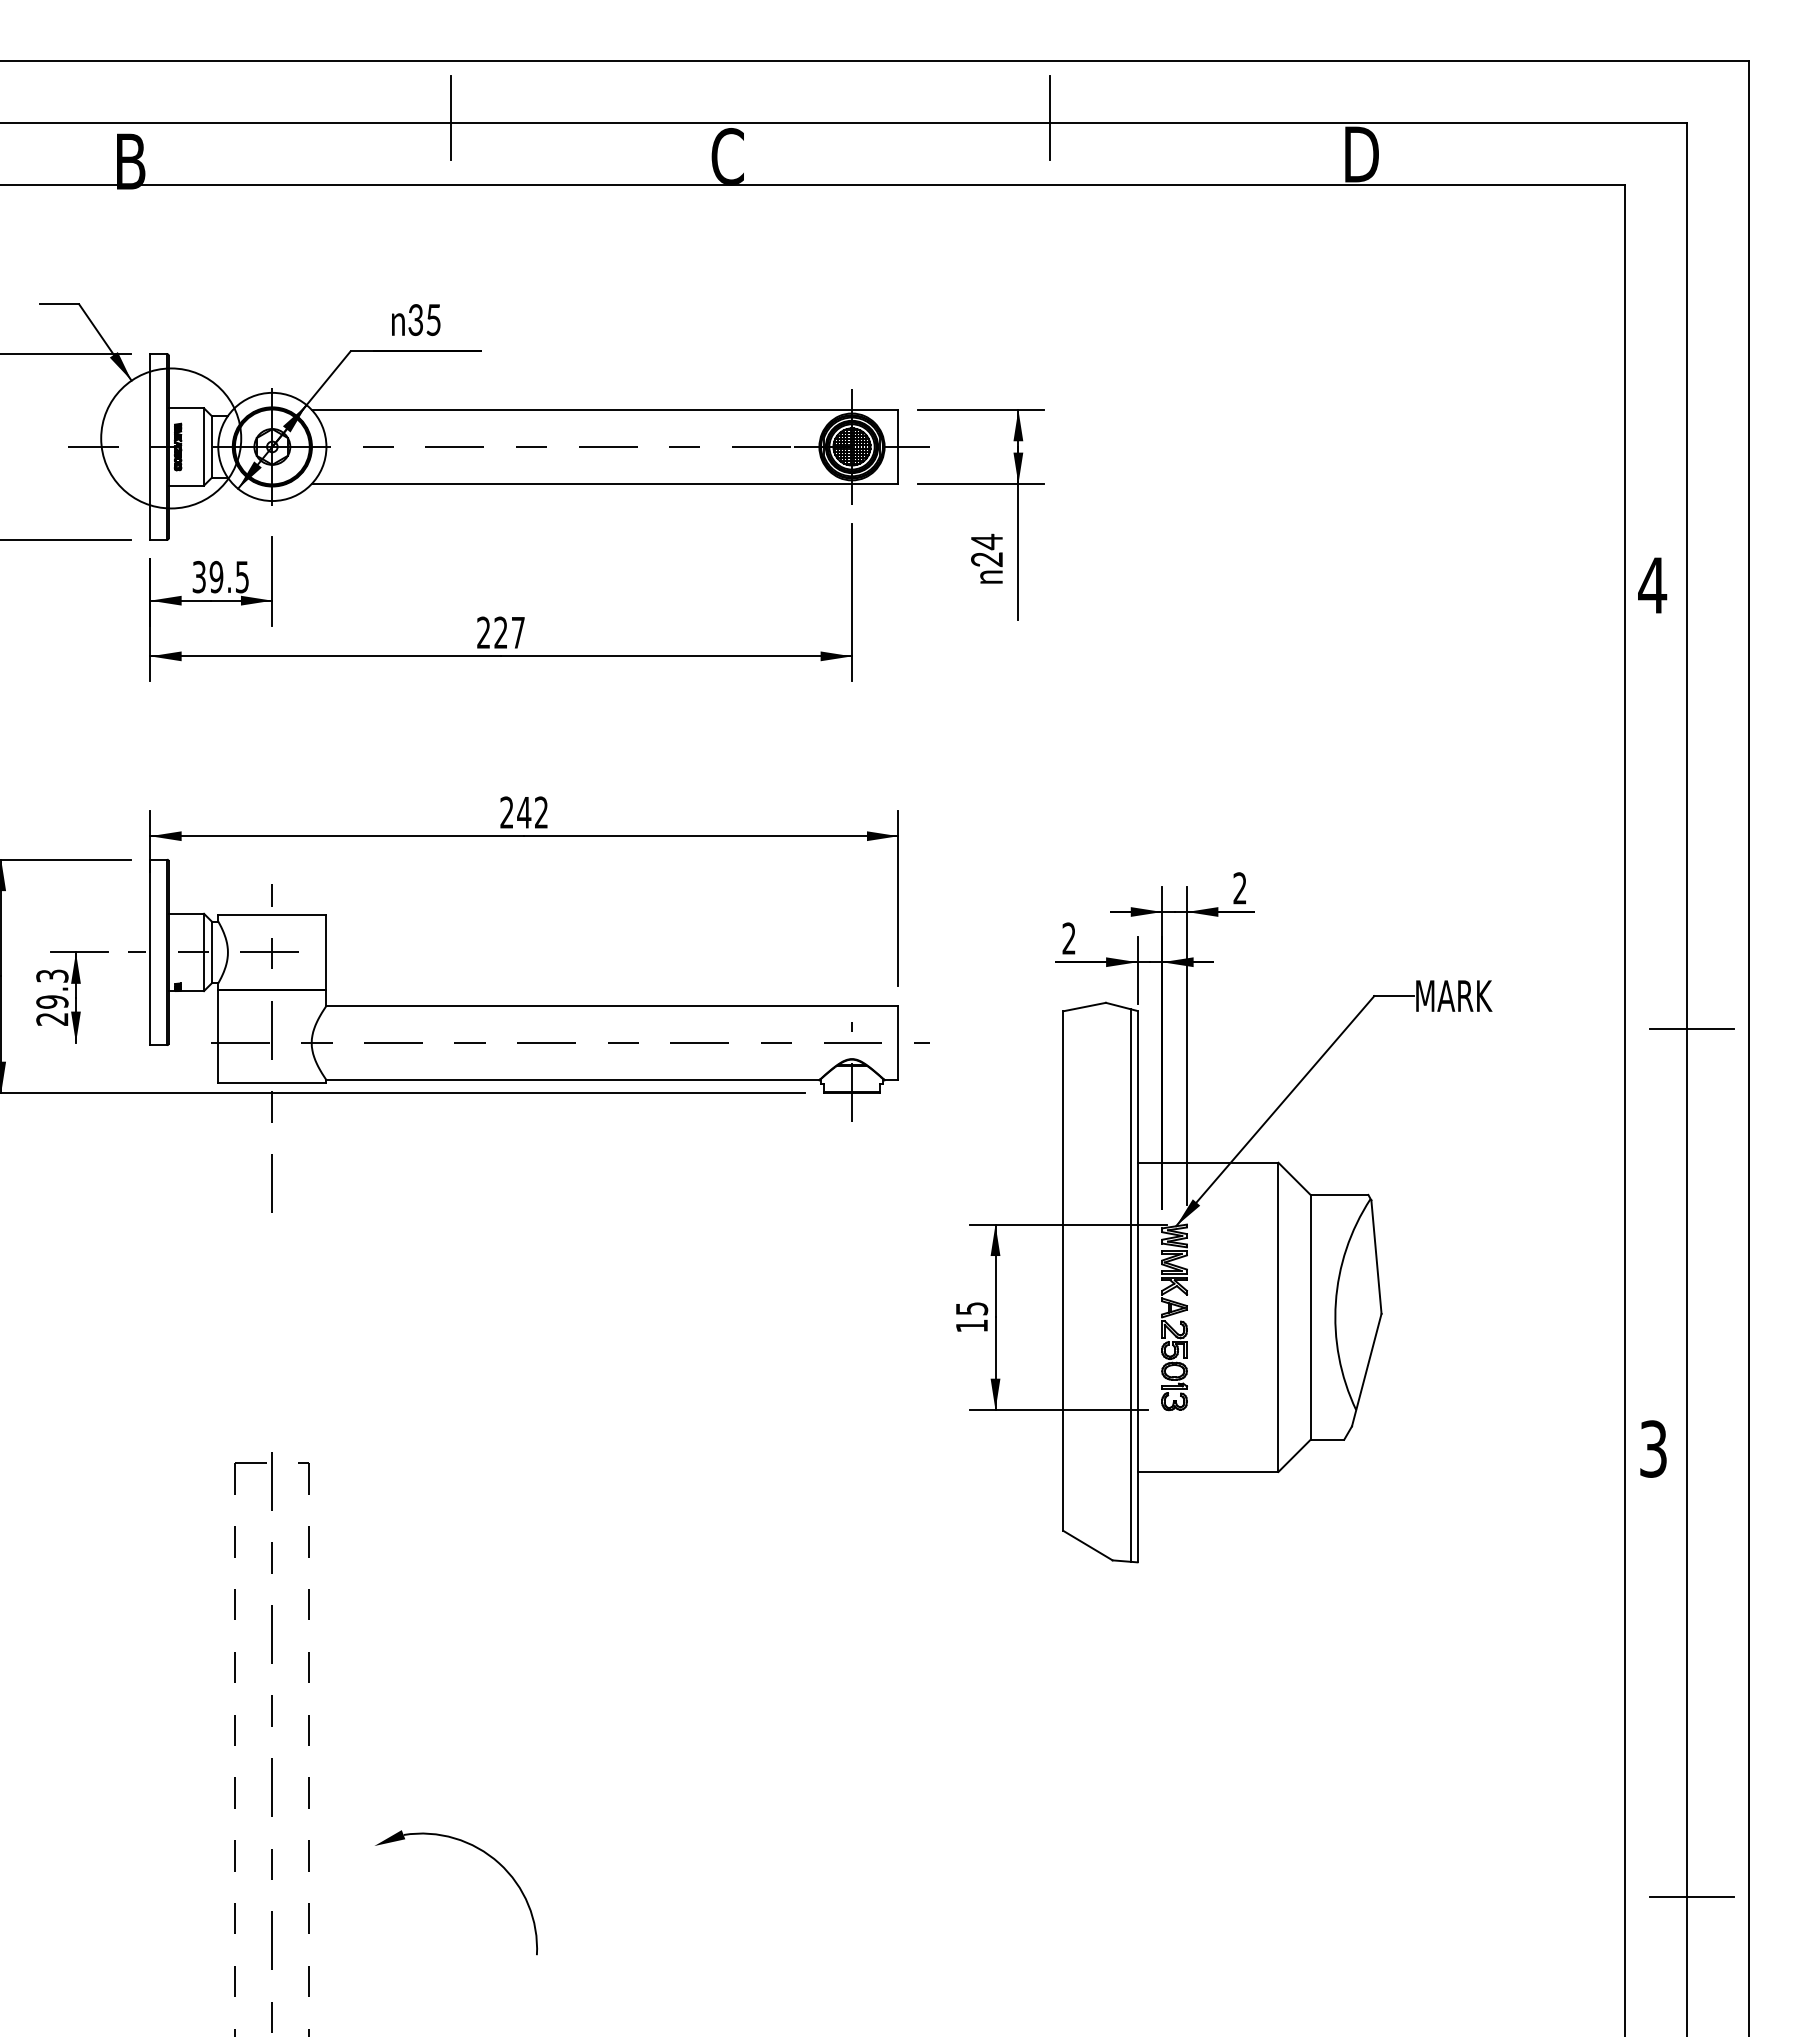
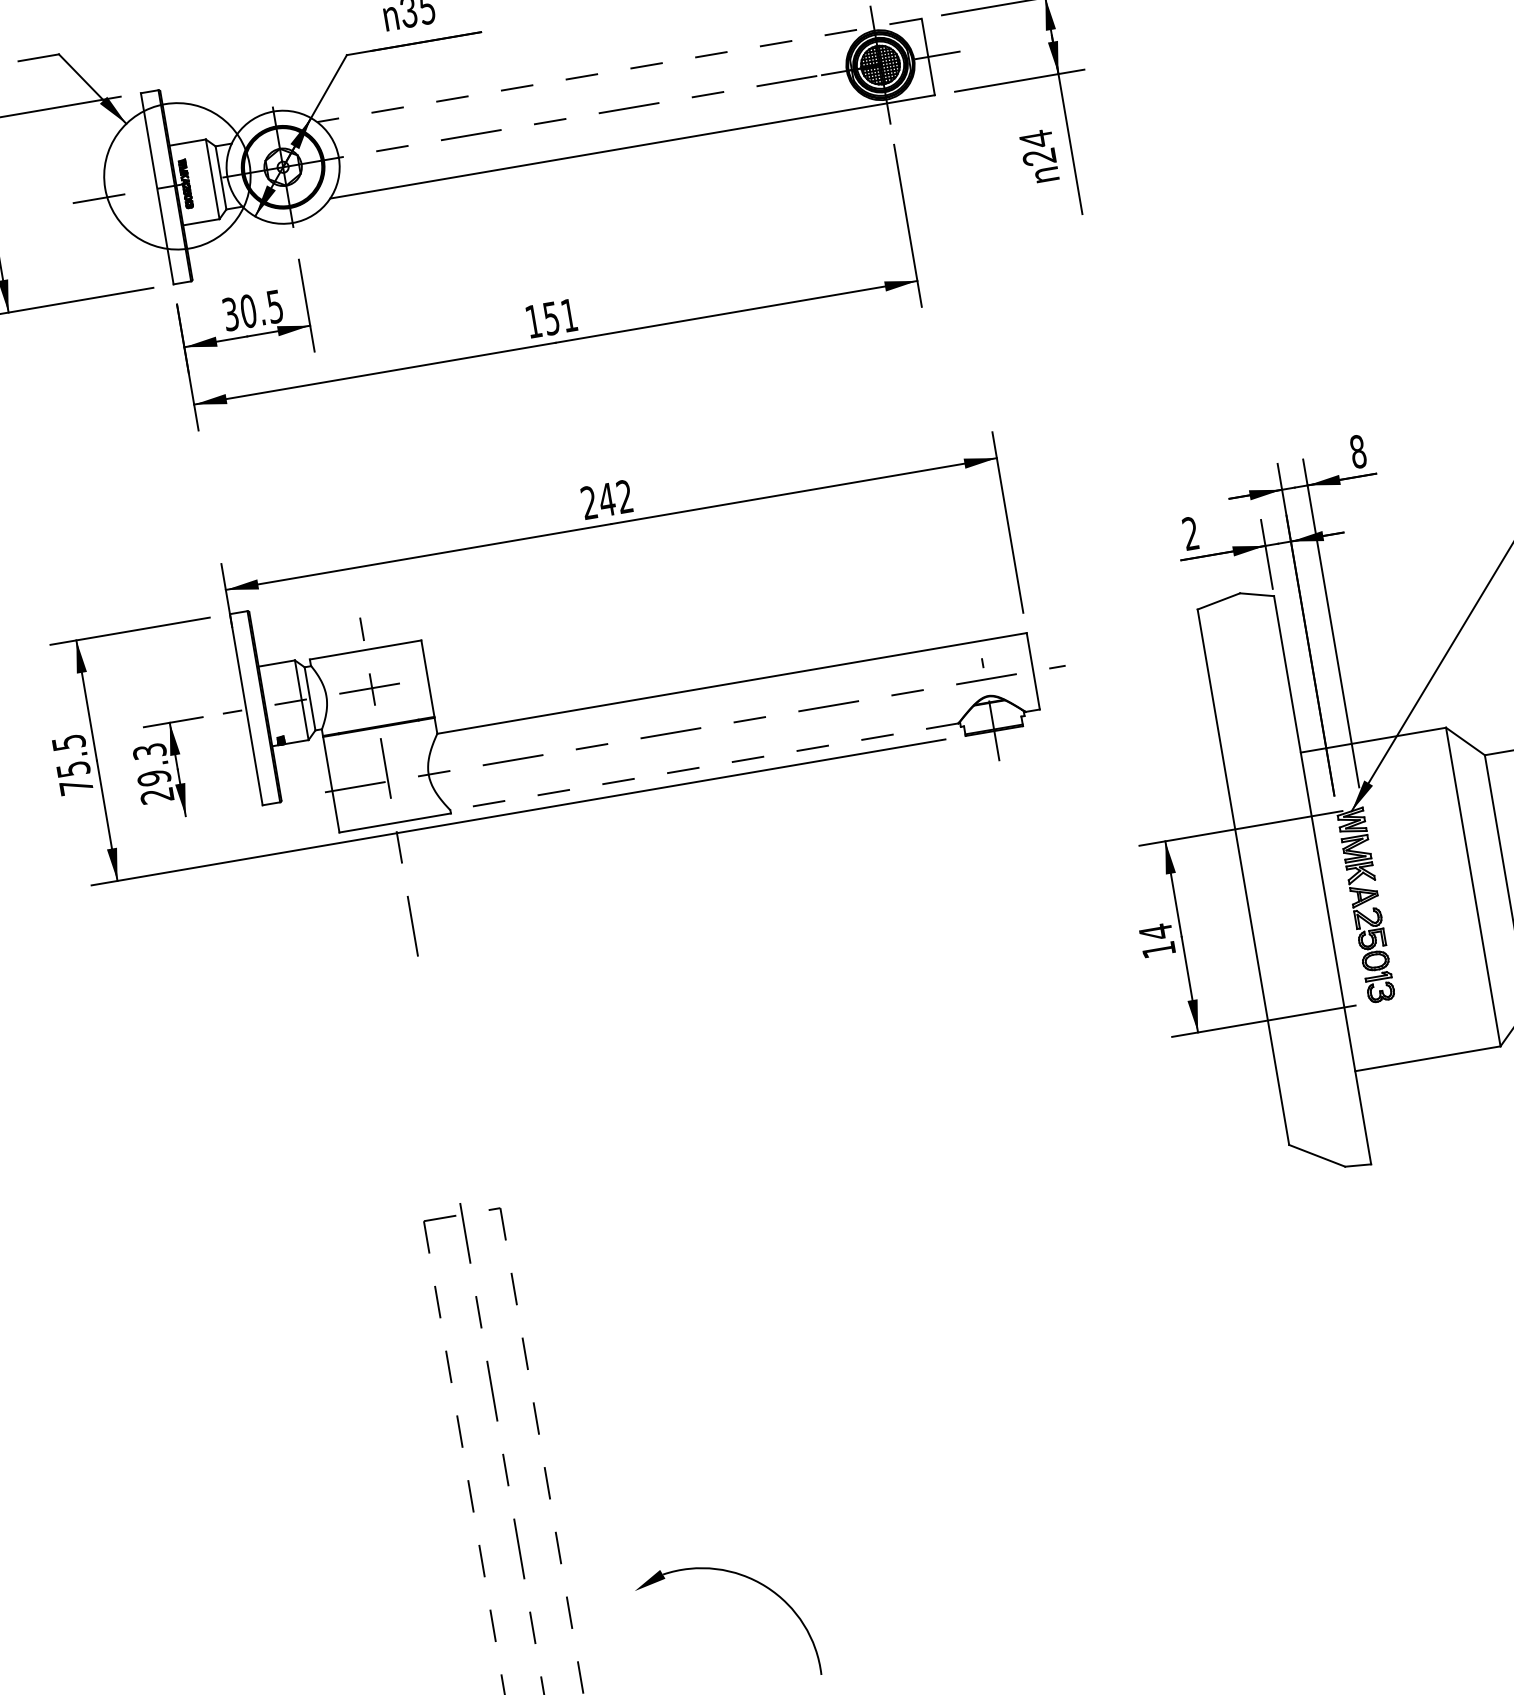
line: (604, 409) -> (618, 70), solid -> dashed
text: (216, 577) -> (248, 311), 39.5 -> 30.5
text: (500, 632) -> (550, 318), 227 -> 151
text: (1239, 888) -> (1357, 451), 2 -> 8
line: (572, 1080) -> (704, 767), solid -> dashed
line: (1131, 1285) -> (1316, 880), removed
text: (972, 1308) -> (1156, 931), 15 -> 14

